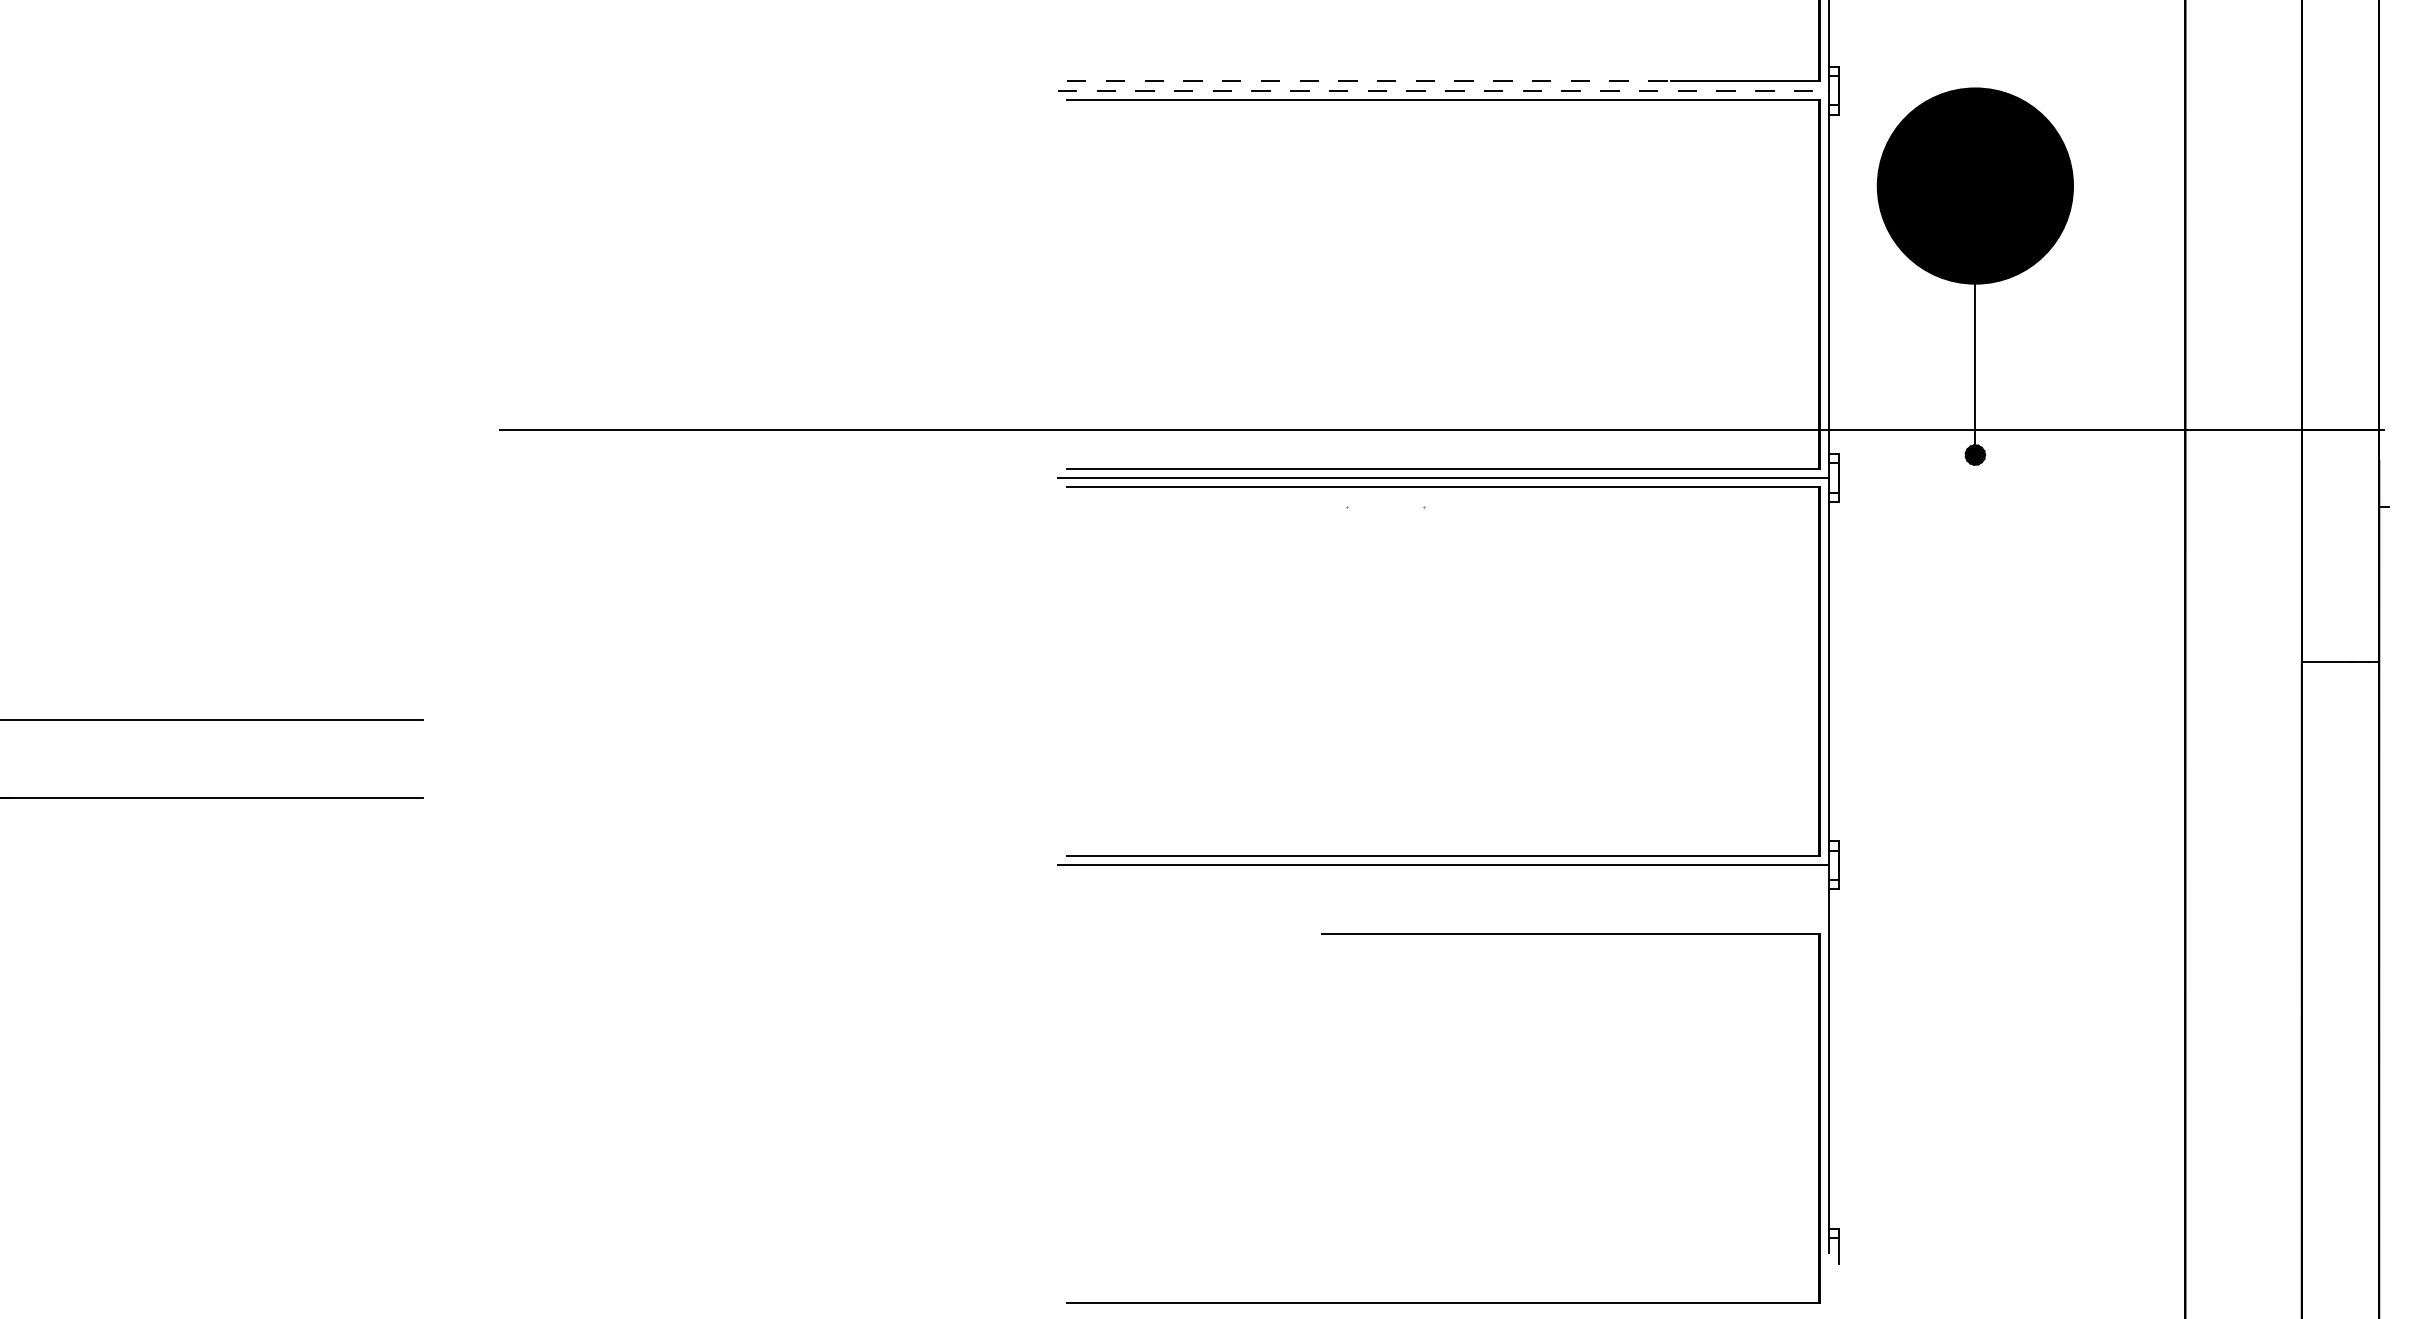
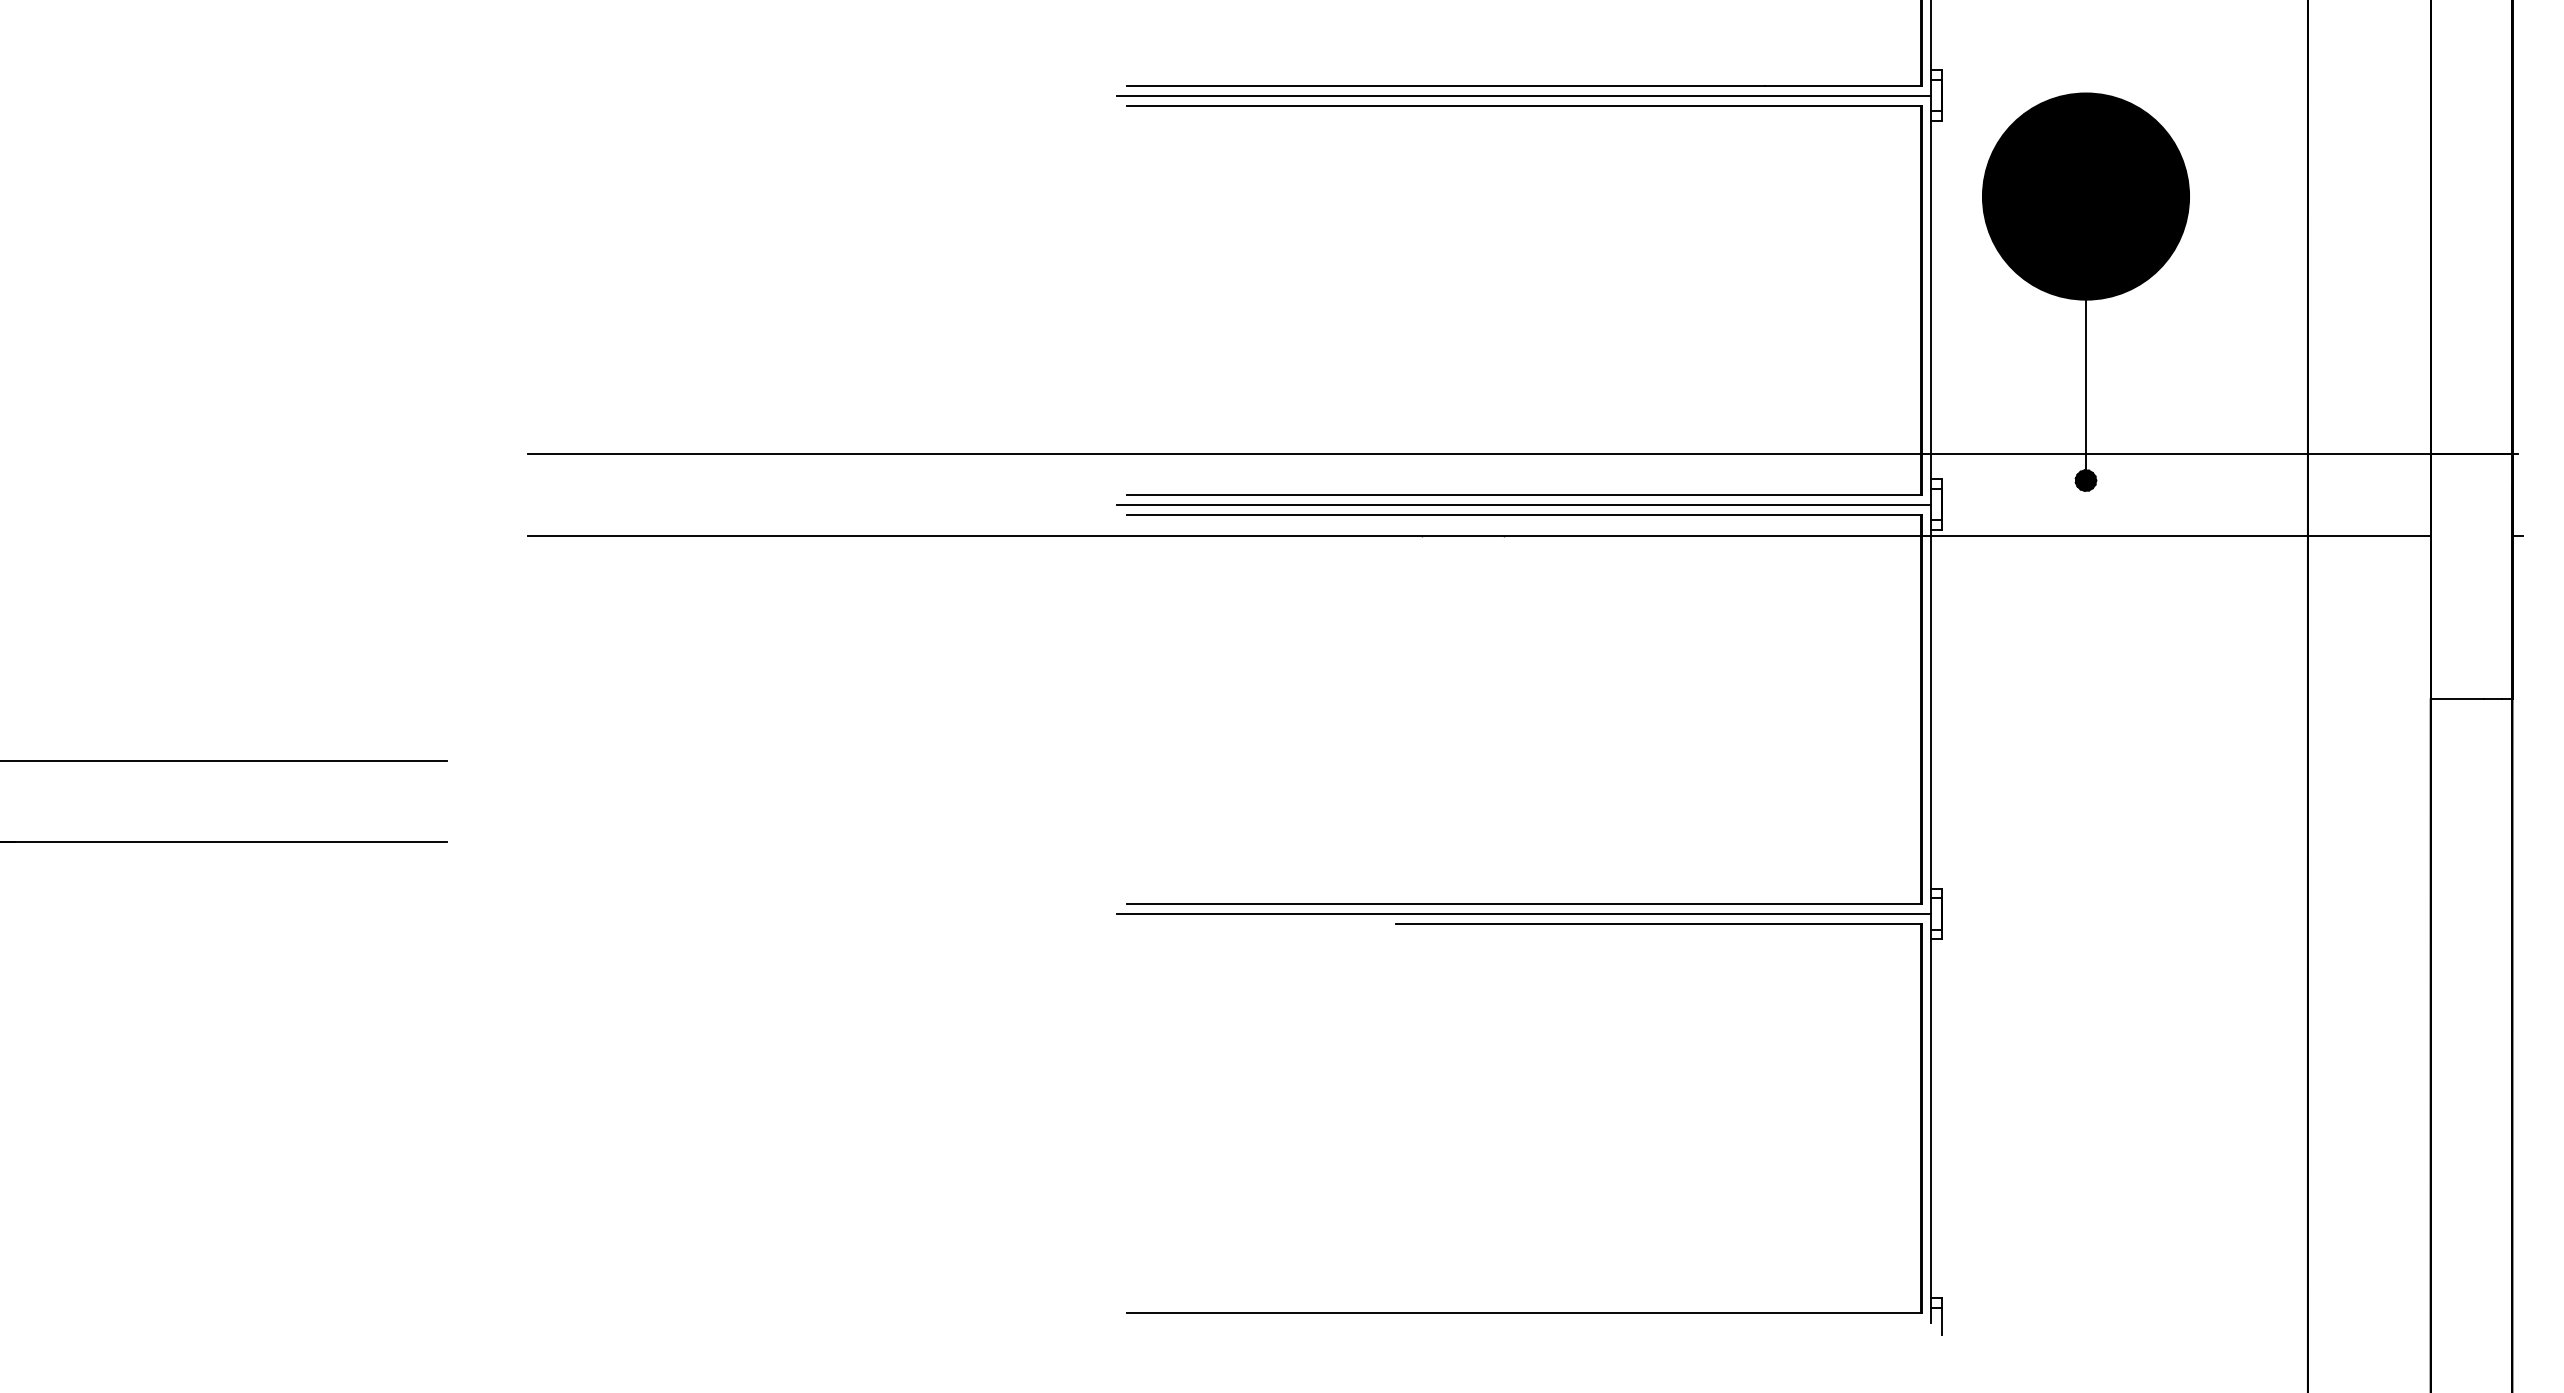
line: (1369, 80) -> (1446, 85), dashed -> solid
line: (1443, 90) -> (1524, 95), dashed -> solid
line: (1401, 507) -> (1479, 535), added
part: (1443, 935) -> (1524, 924), moved

